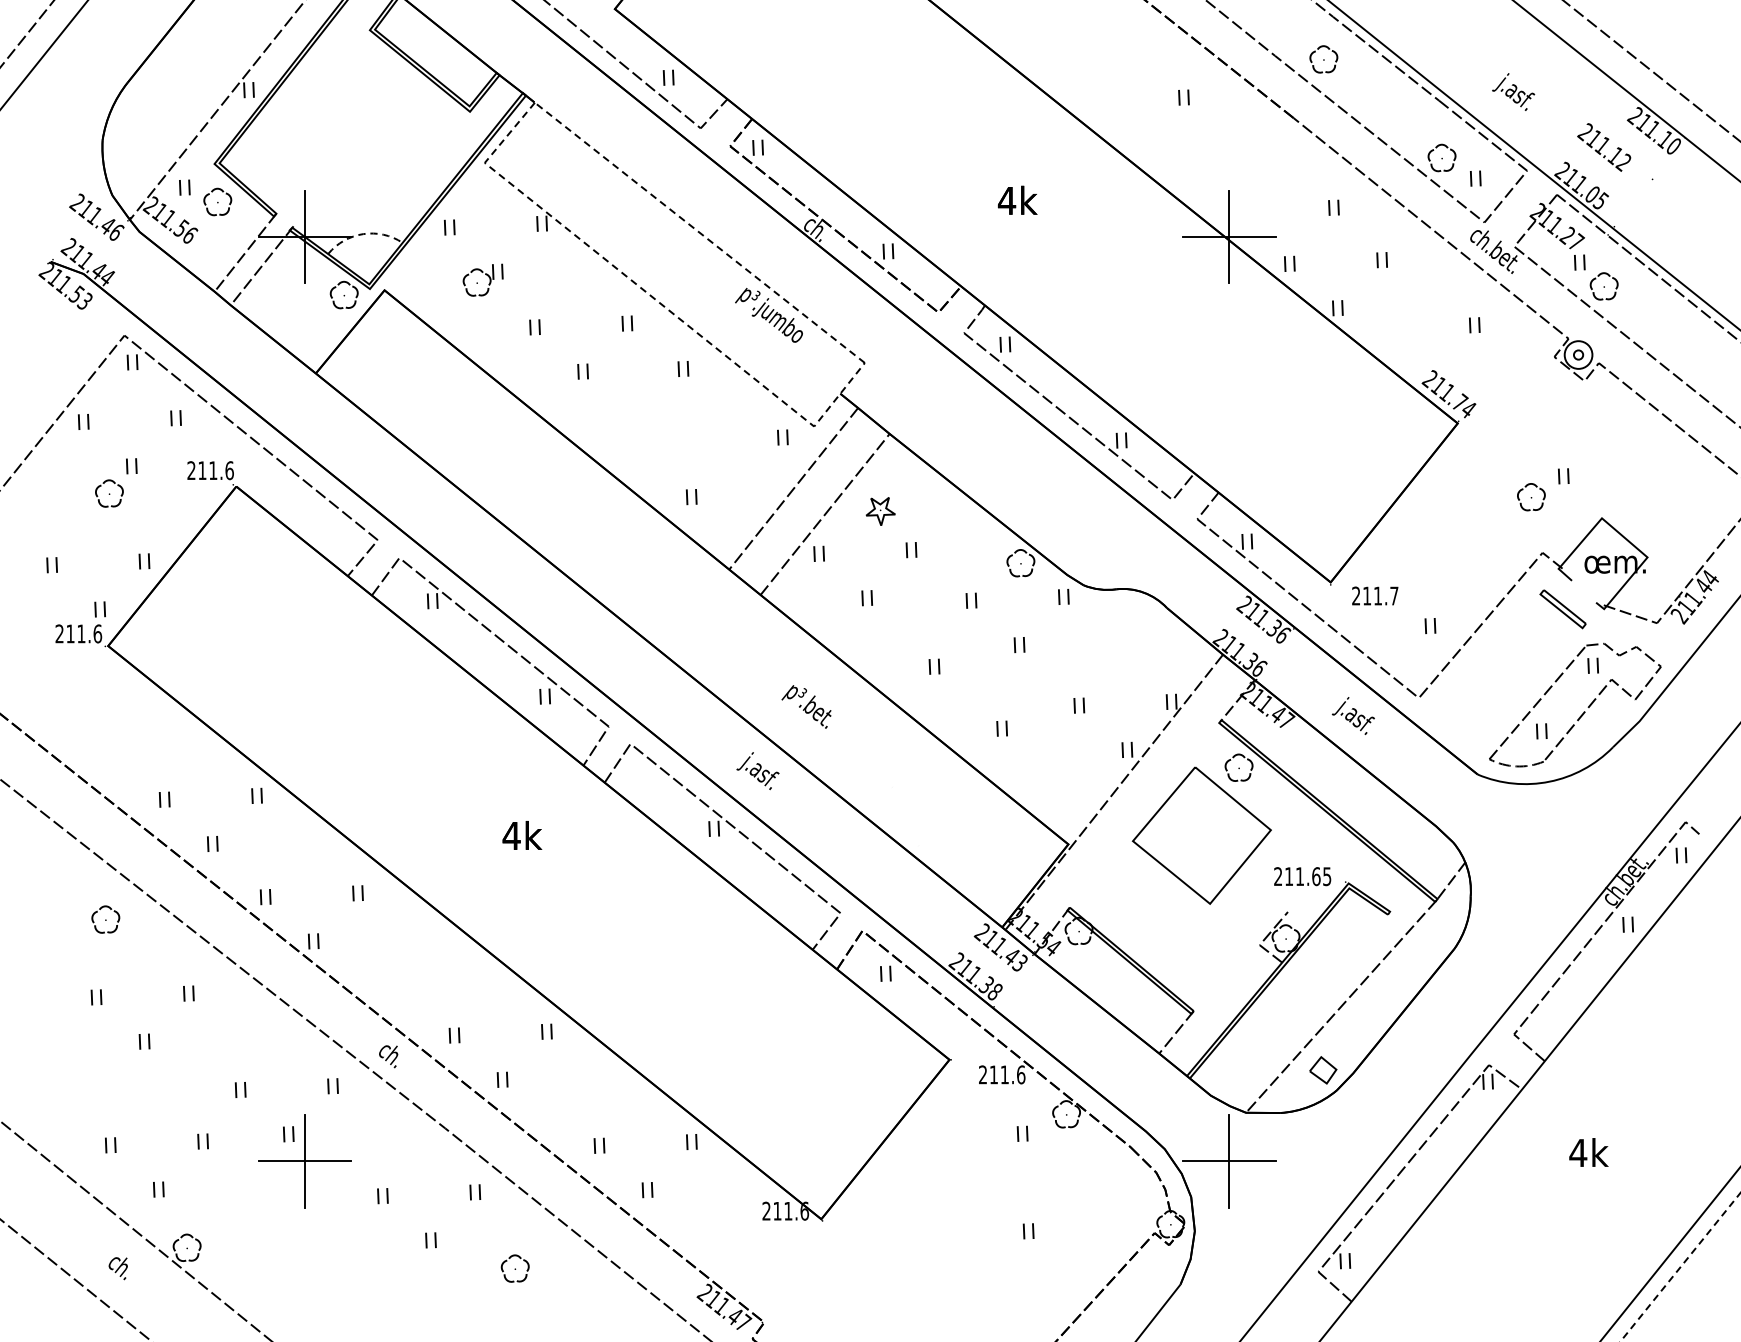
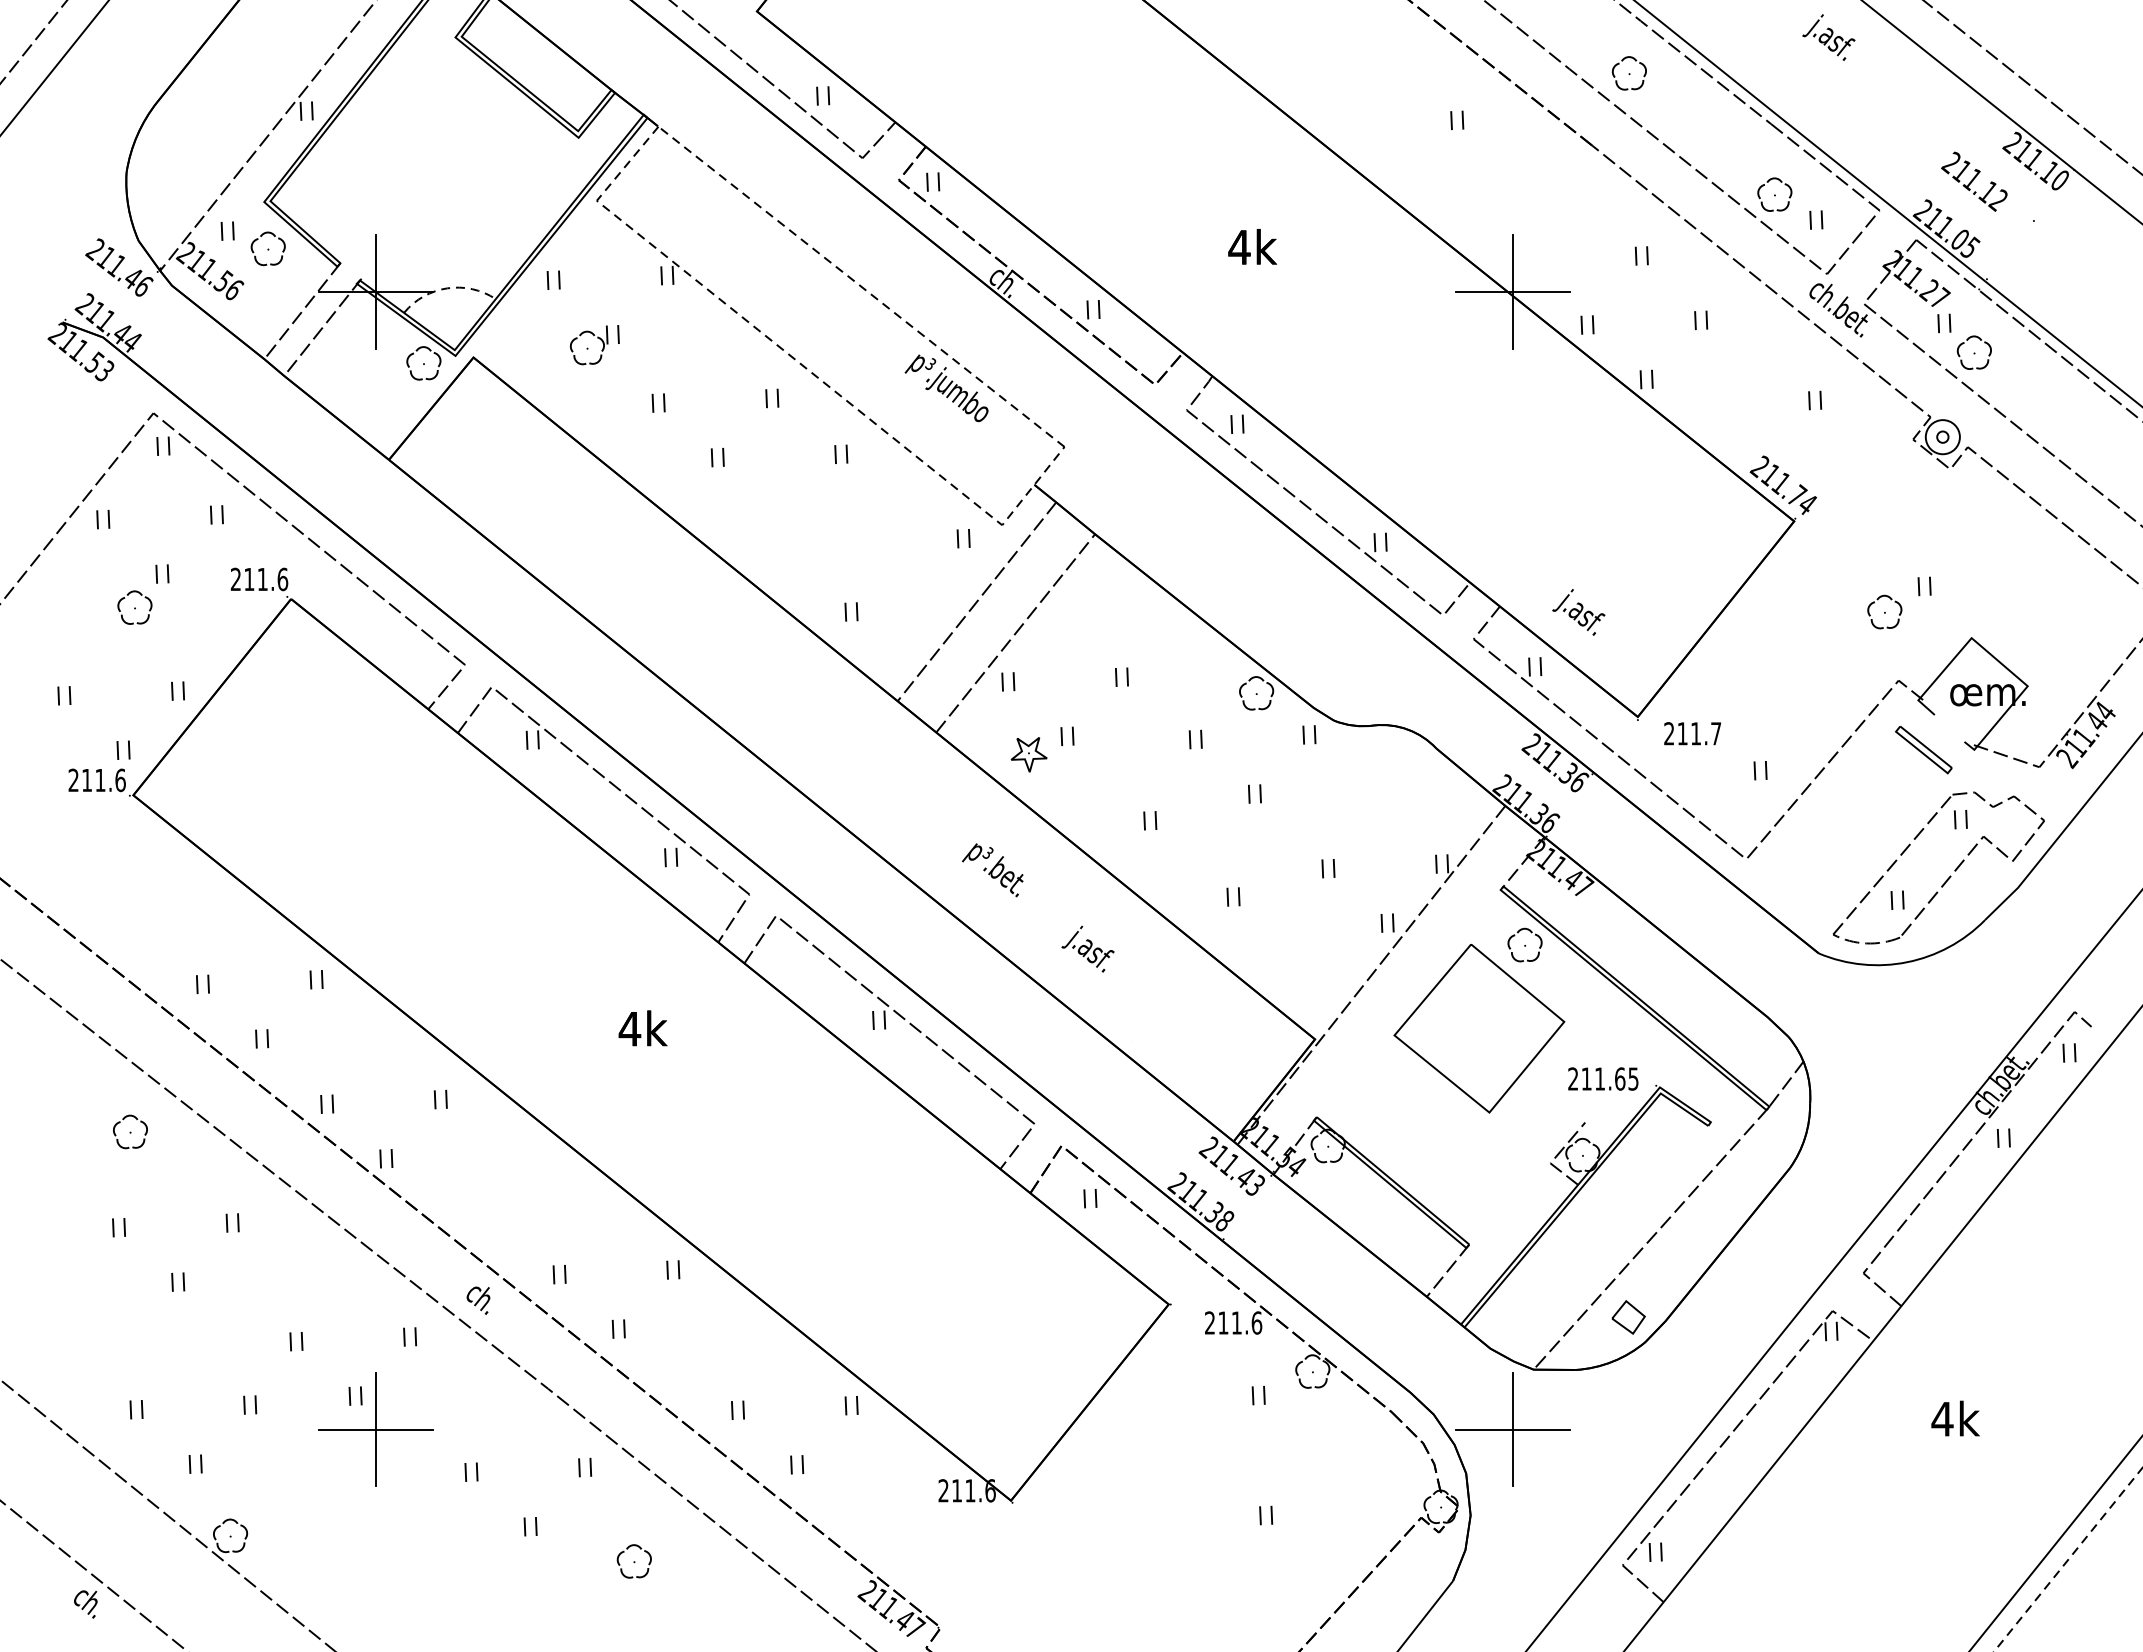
text: (1513, 92) -> (1828, 37), moved
part: (880, 511) -> (1028, 754), moved
text: (1353, 716) -> (1578, 612), moved
text: (757, 770) -> (1087, 948), moved
text: (118, 1268) -> (85, 1604), moved

